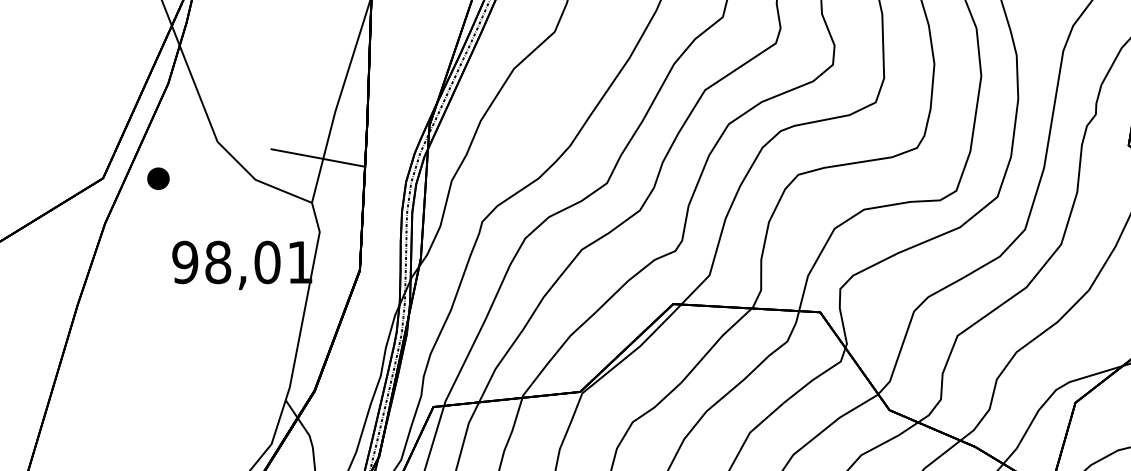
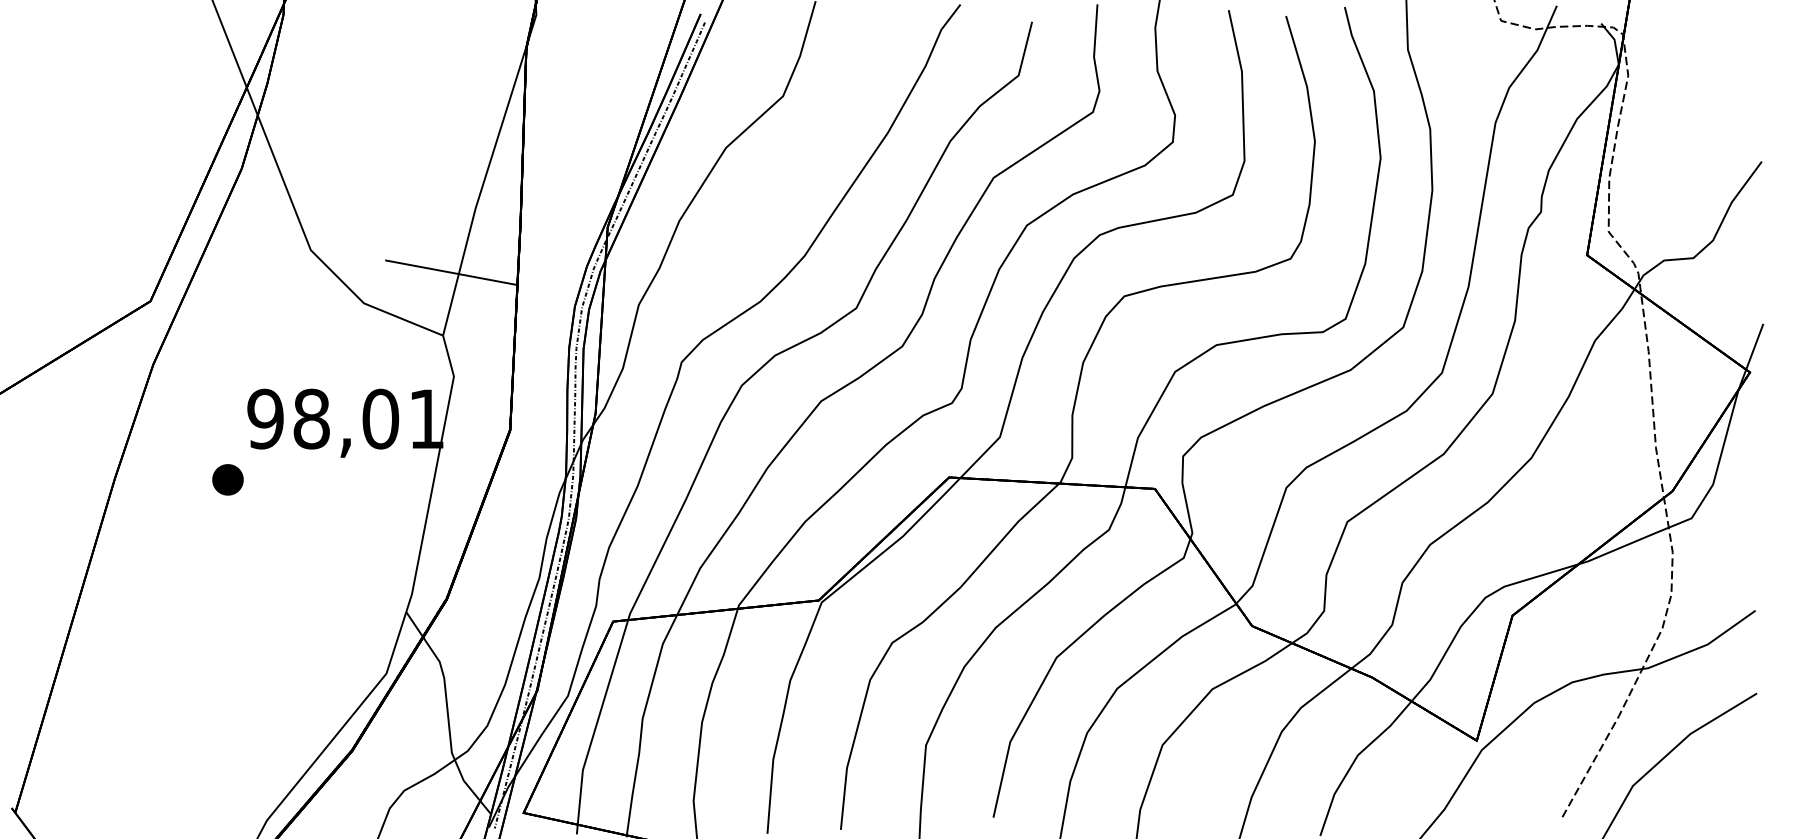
part: (158, 178) -> (227, 479), moved

